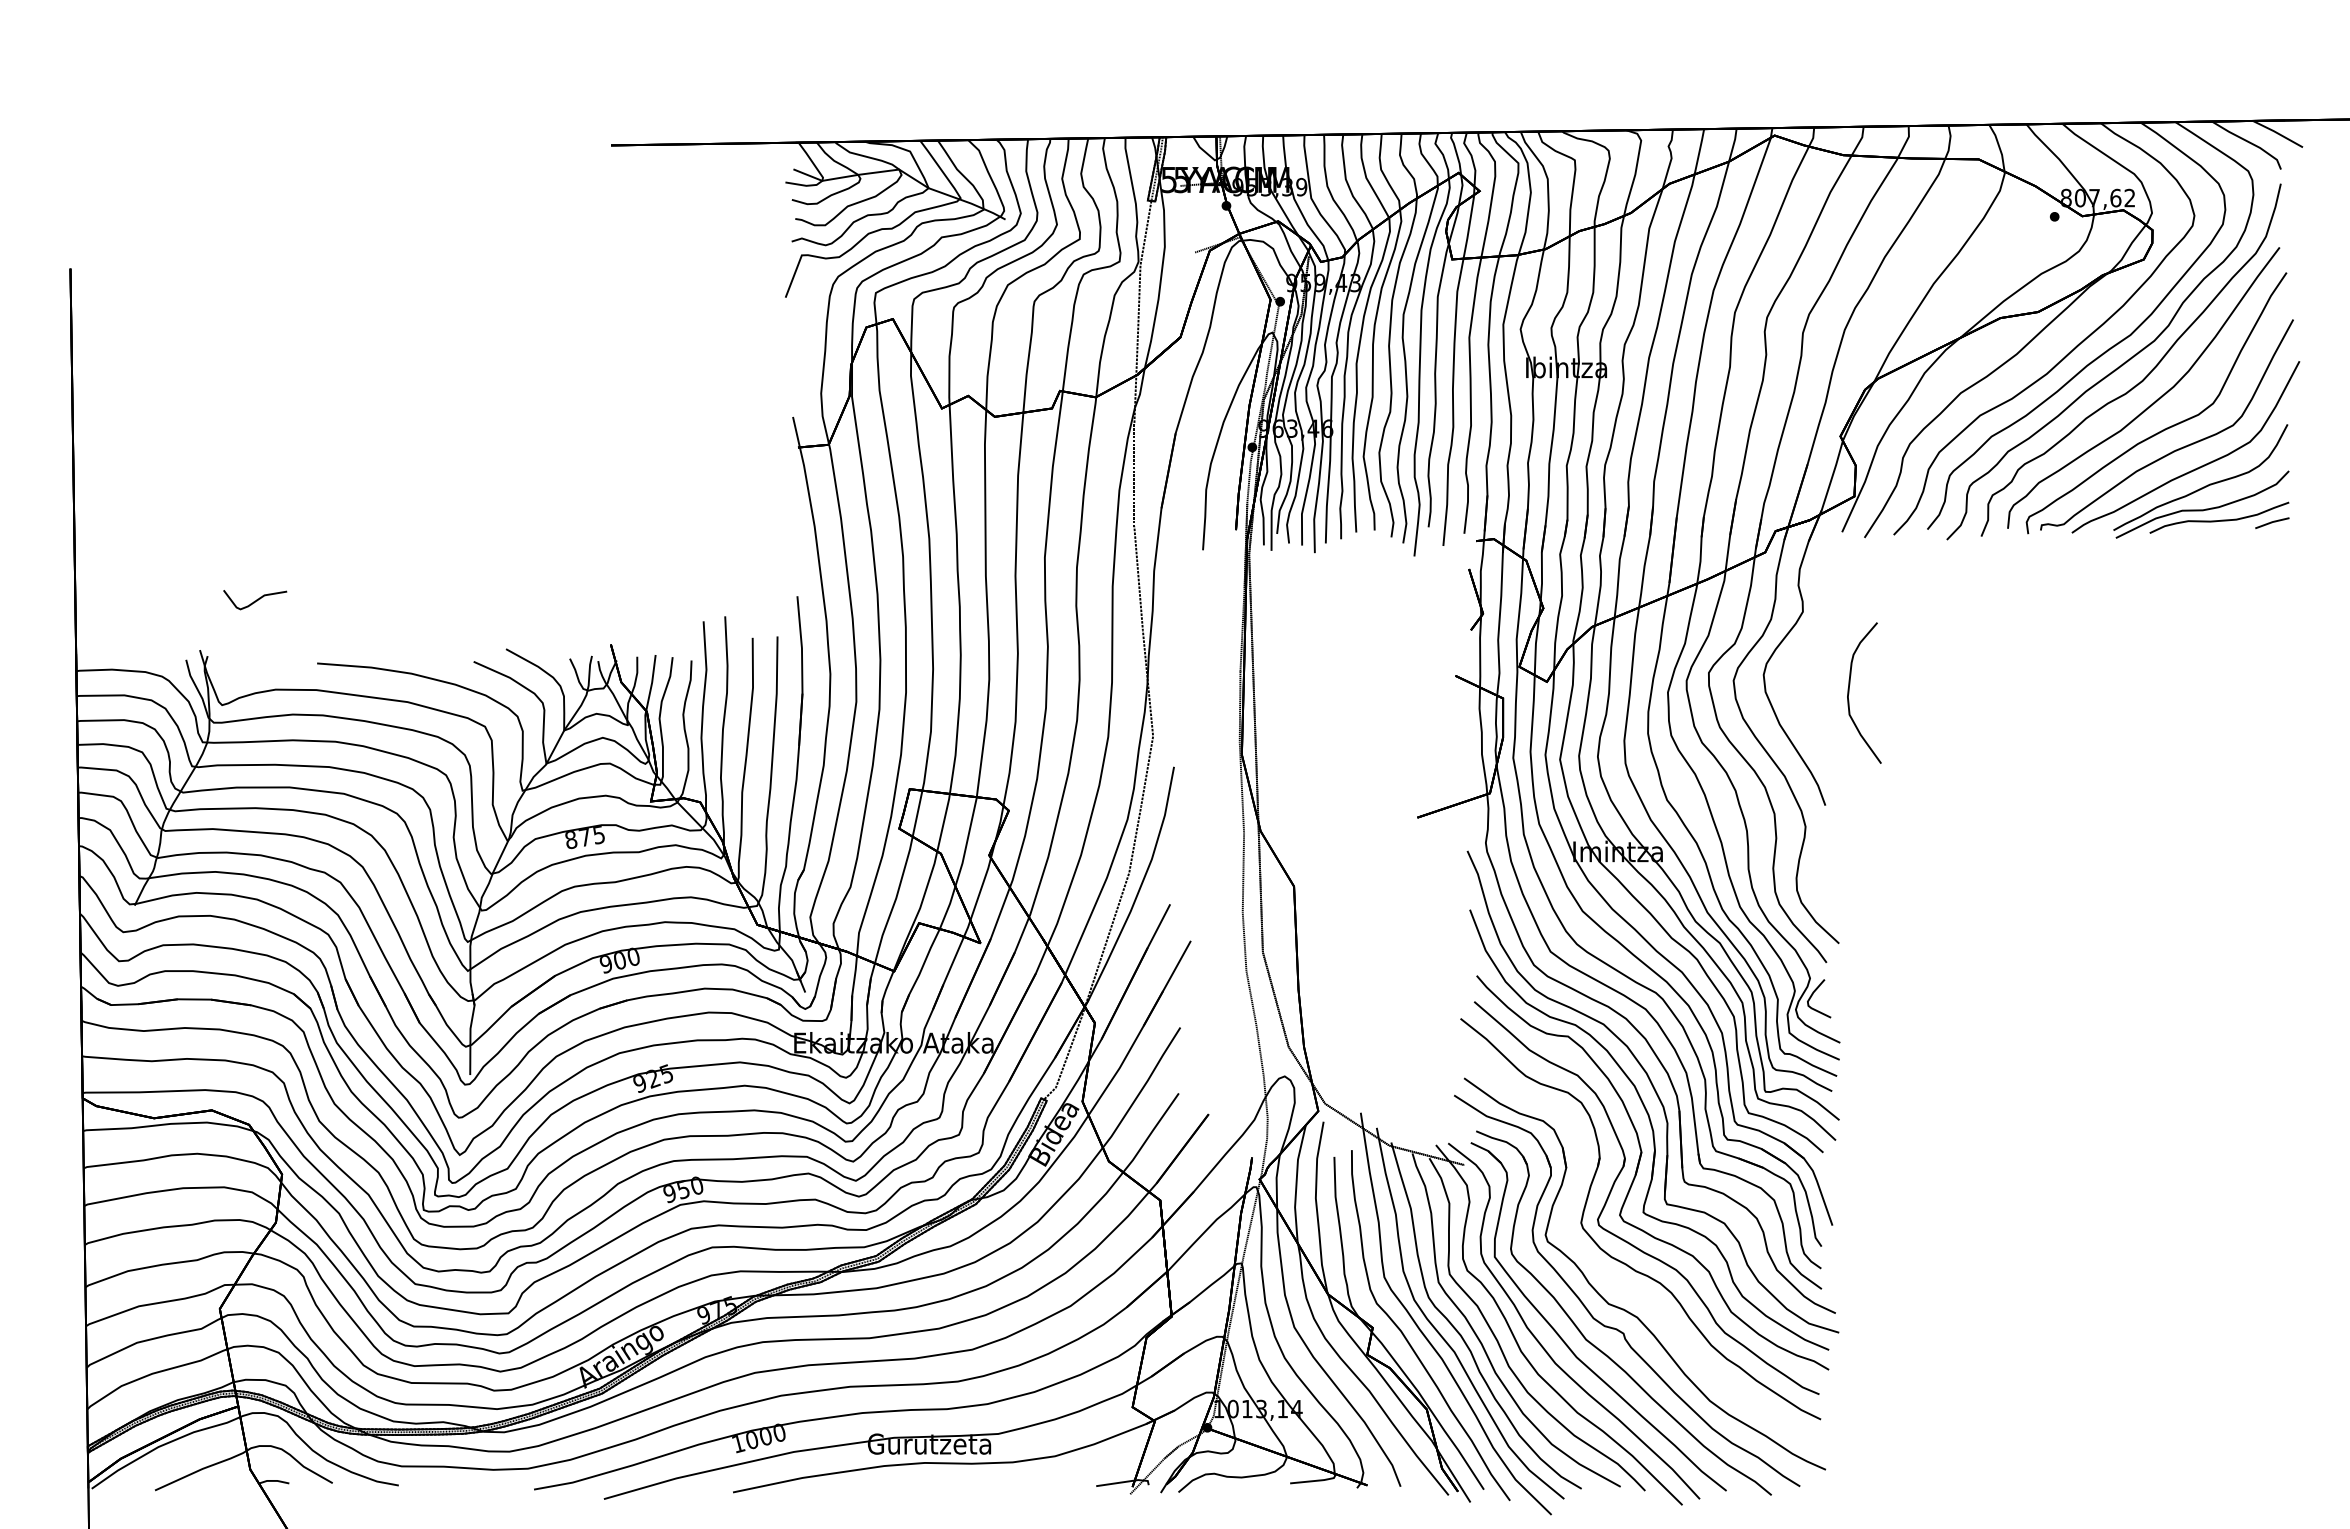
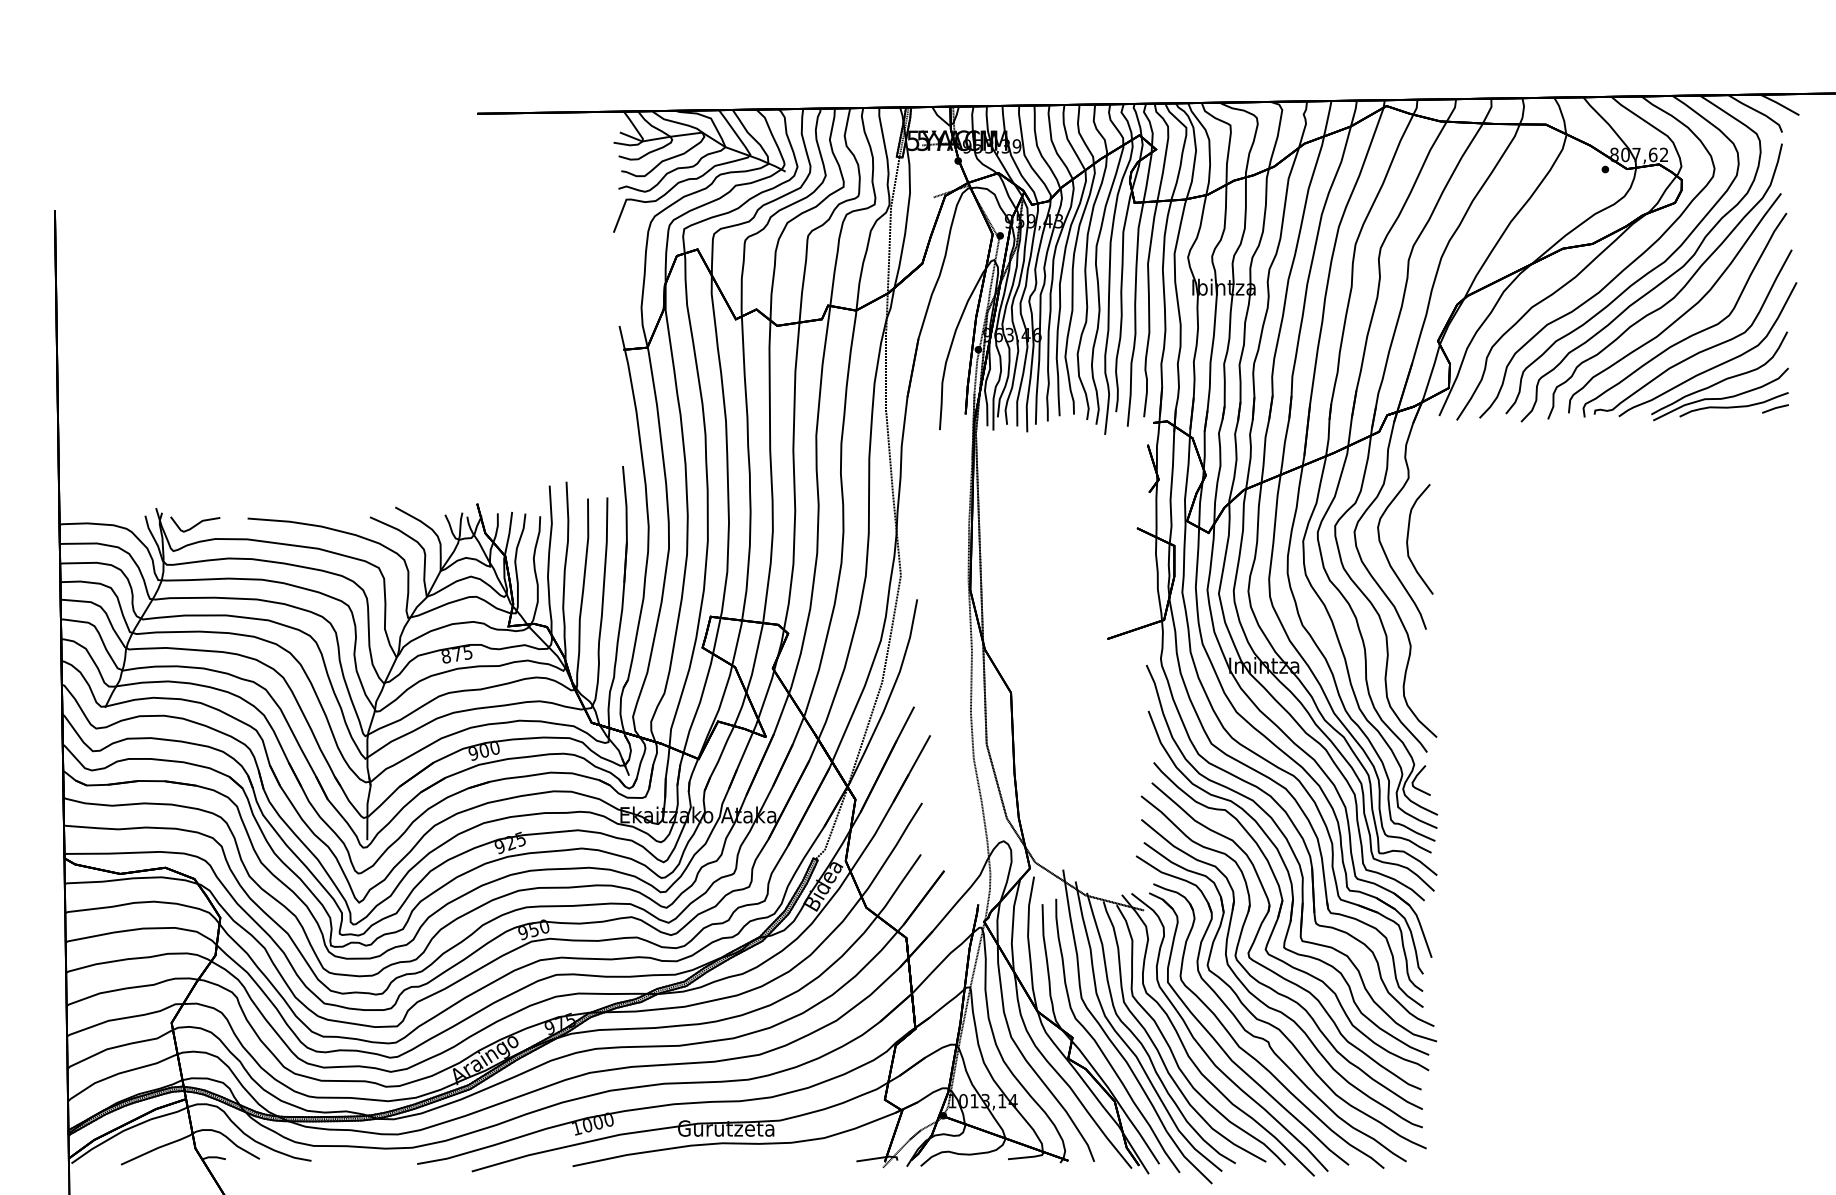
curve: (255, 600) -> (195, 524), moved
curve: (1849, 692) -> (1408, 538), moved
part: (1613, 1279) -> (1260, 999), added

